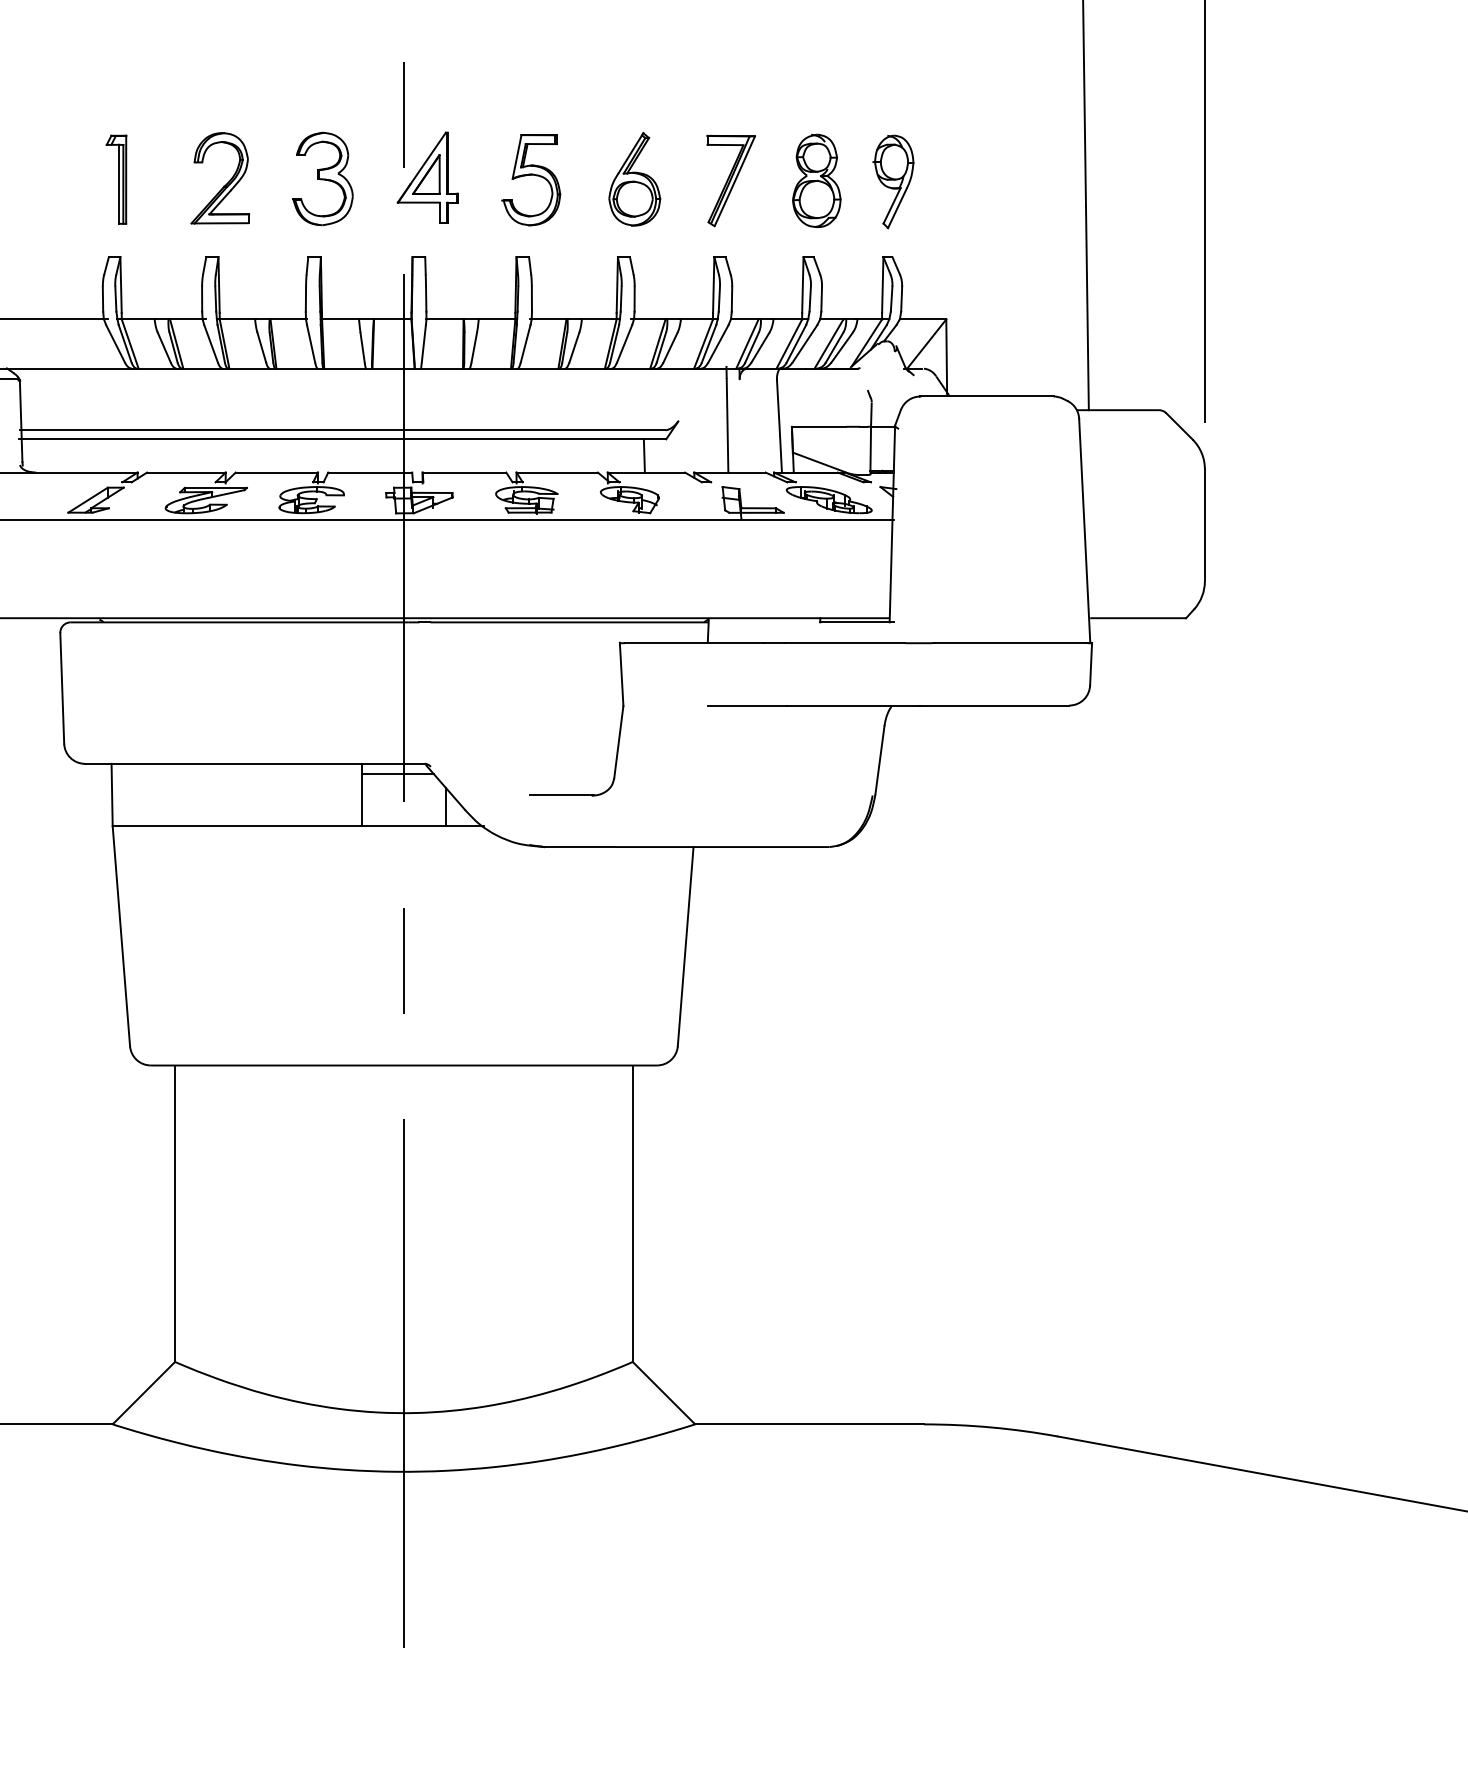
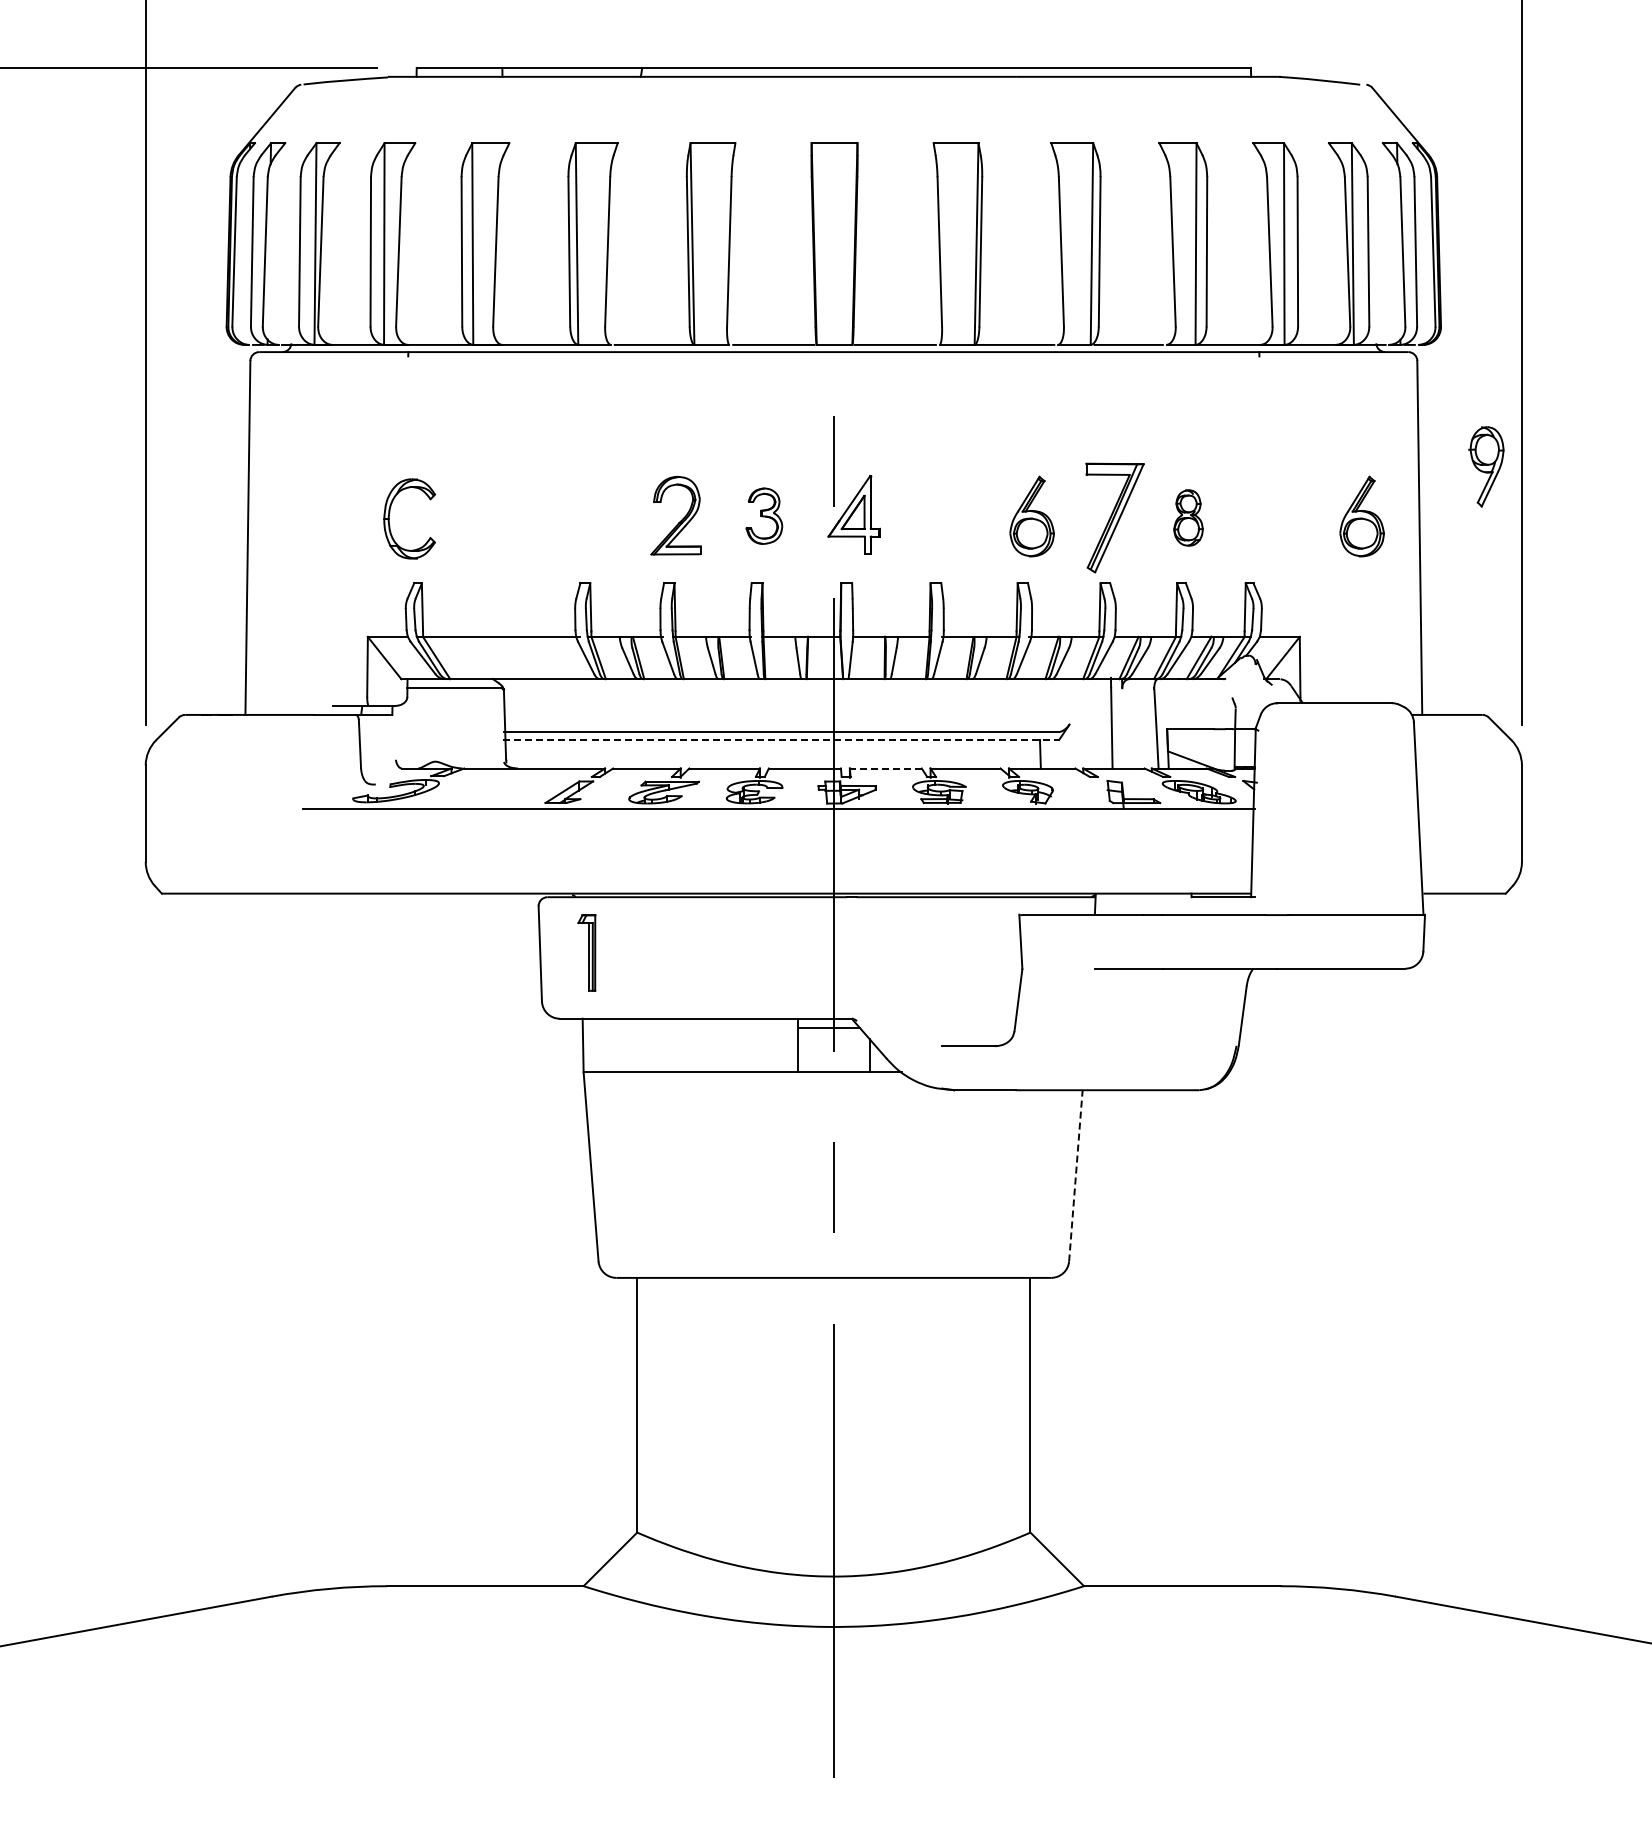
part: (323, 178) -> (764, 515), size x0.7
part: (116, 179) -> (586, 952), moved
part: (1018, 179) -> (1361, 516), added
part: (531, 180) -> (943, 517), removed
part: (730, 180) -> (1114, 517), size x1.4
part: (816, 180) -> (1188, 517), size x0.7
part: (893, 181) -> (1486, 466), moved
line: (343, 438) -> (781, 739), solid -> dashed
line: (464, 472) -> (885, 768), solid -> dashed
line: (685, 946) -> (1075, 1175), solid -> dashed

